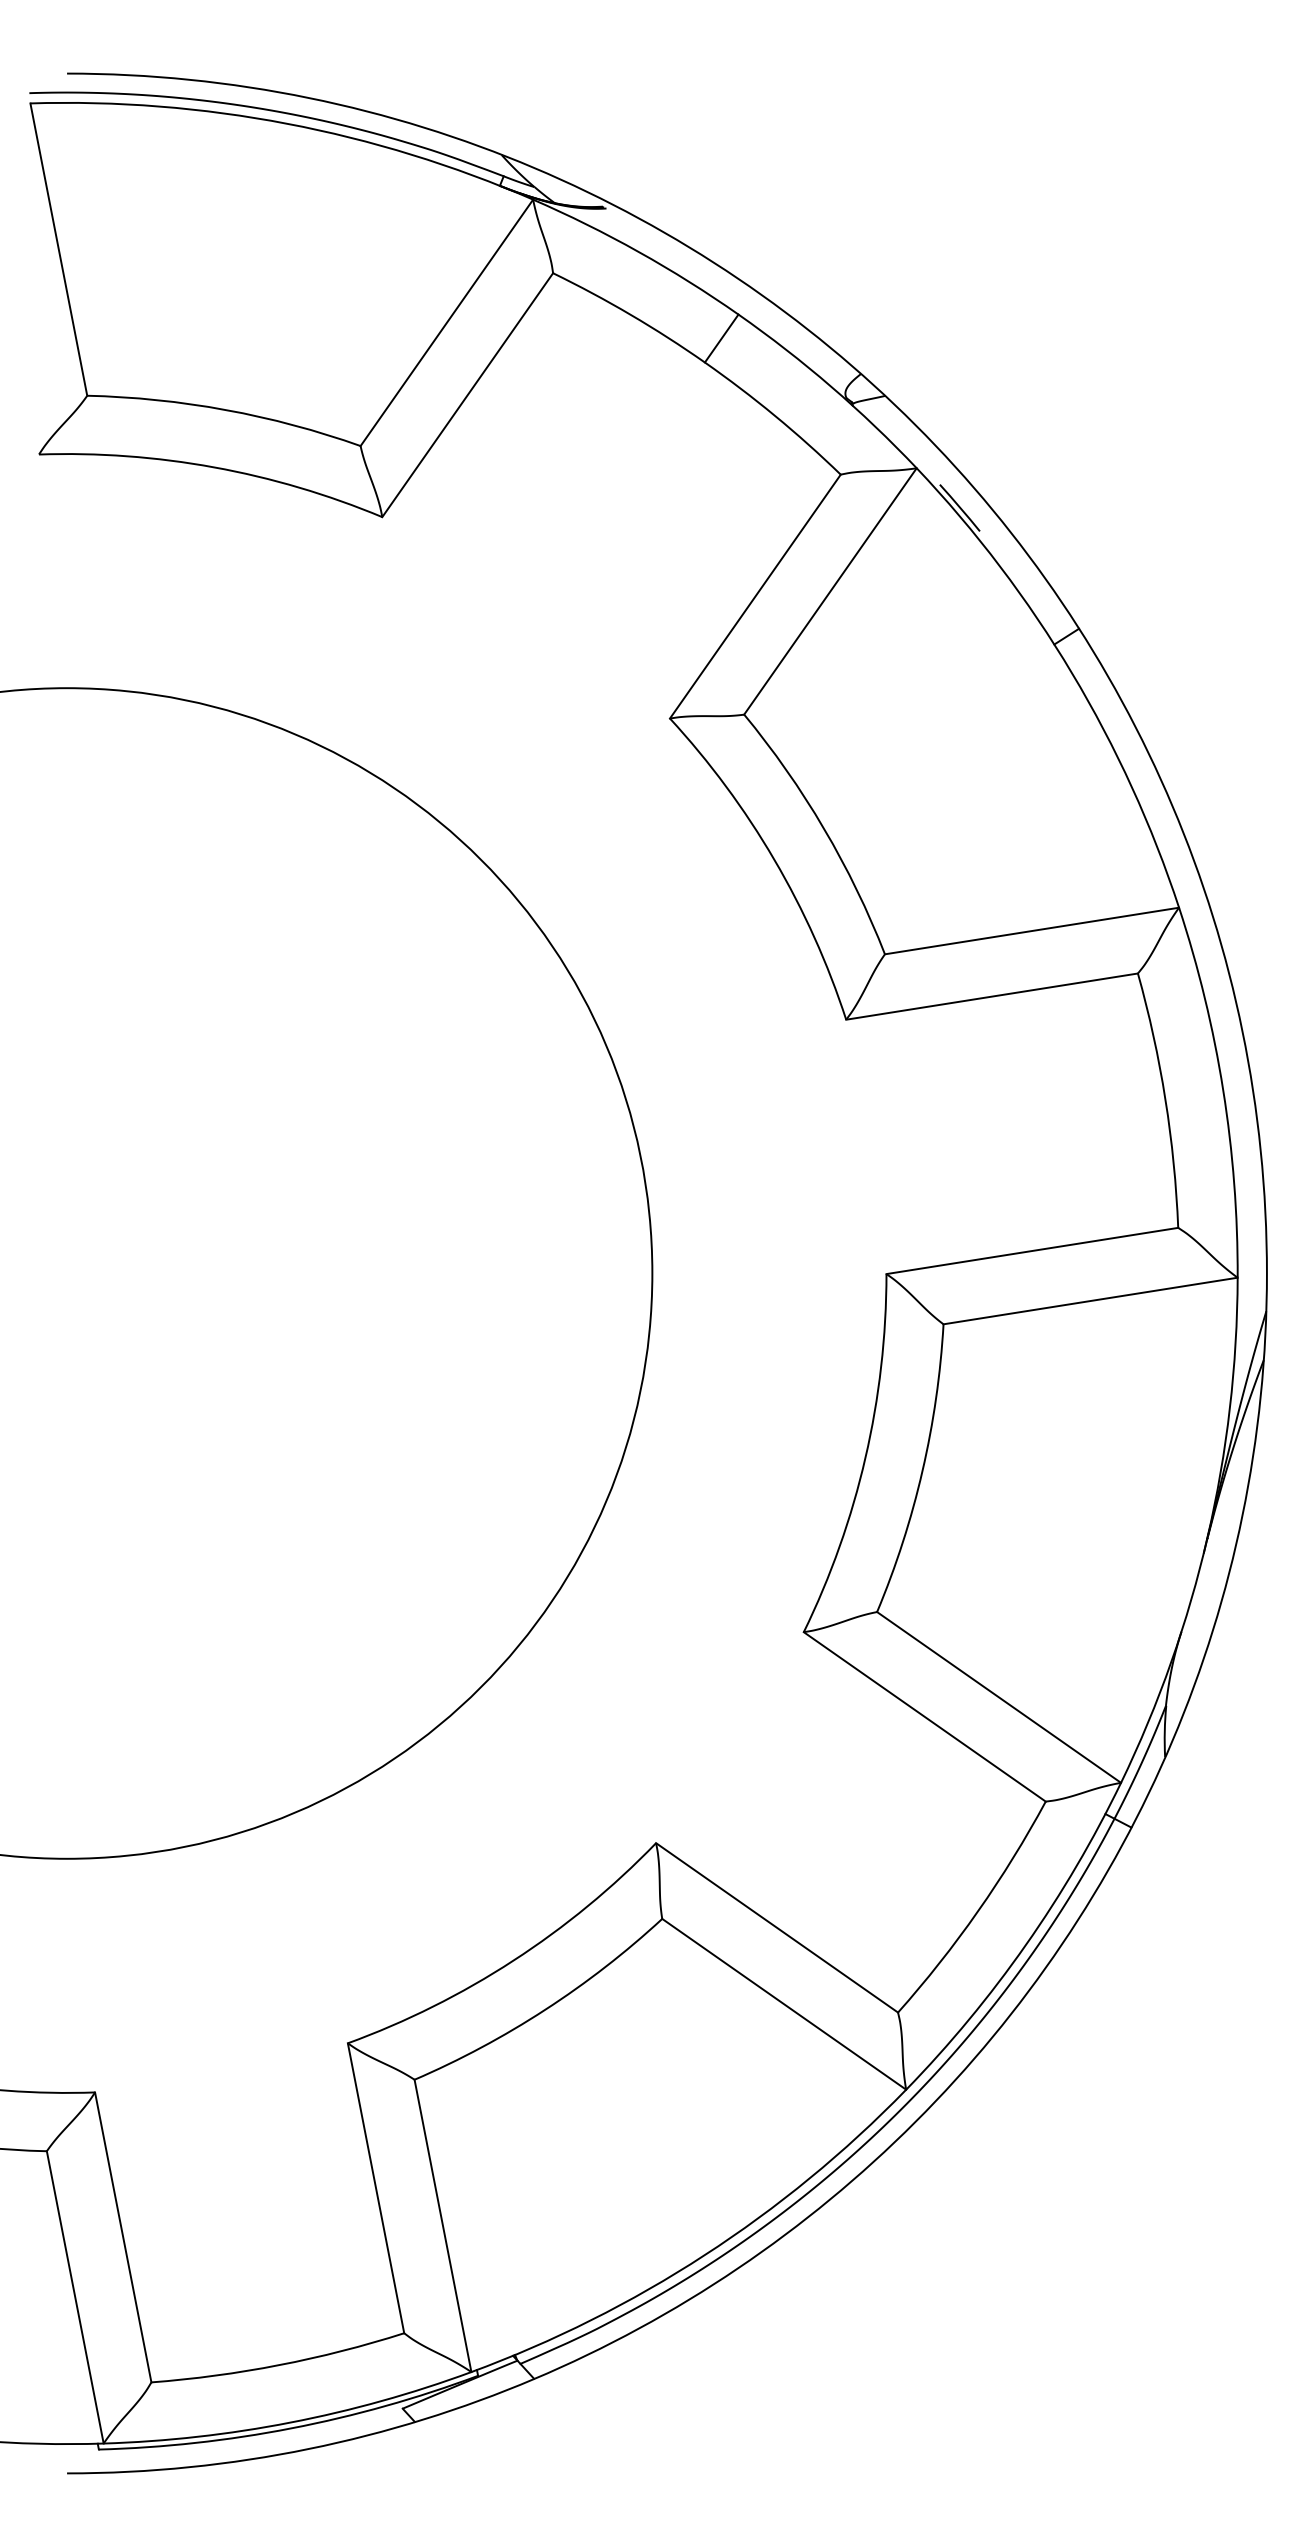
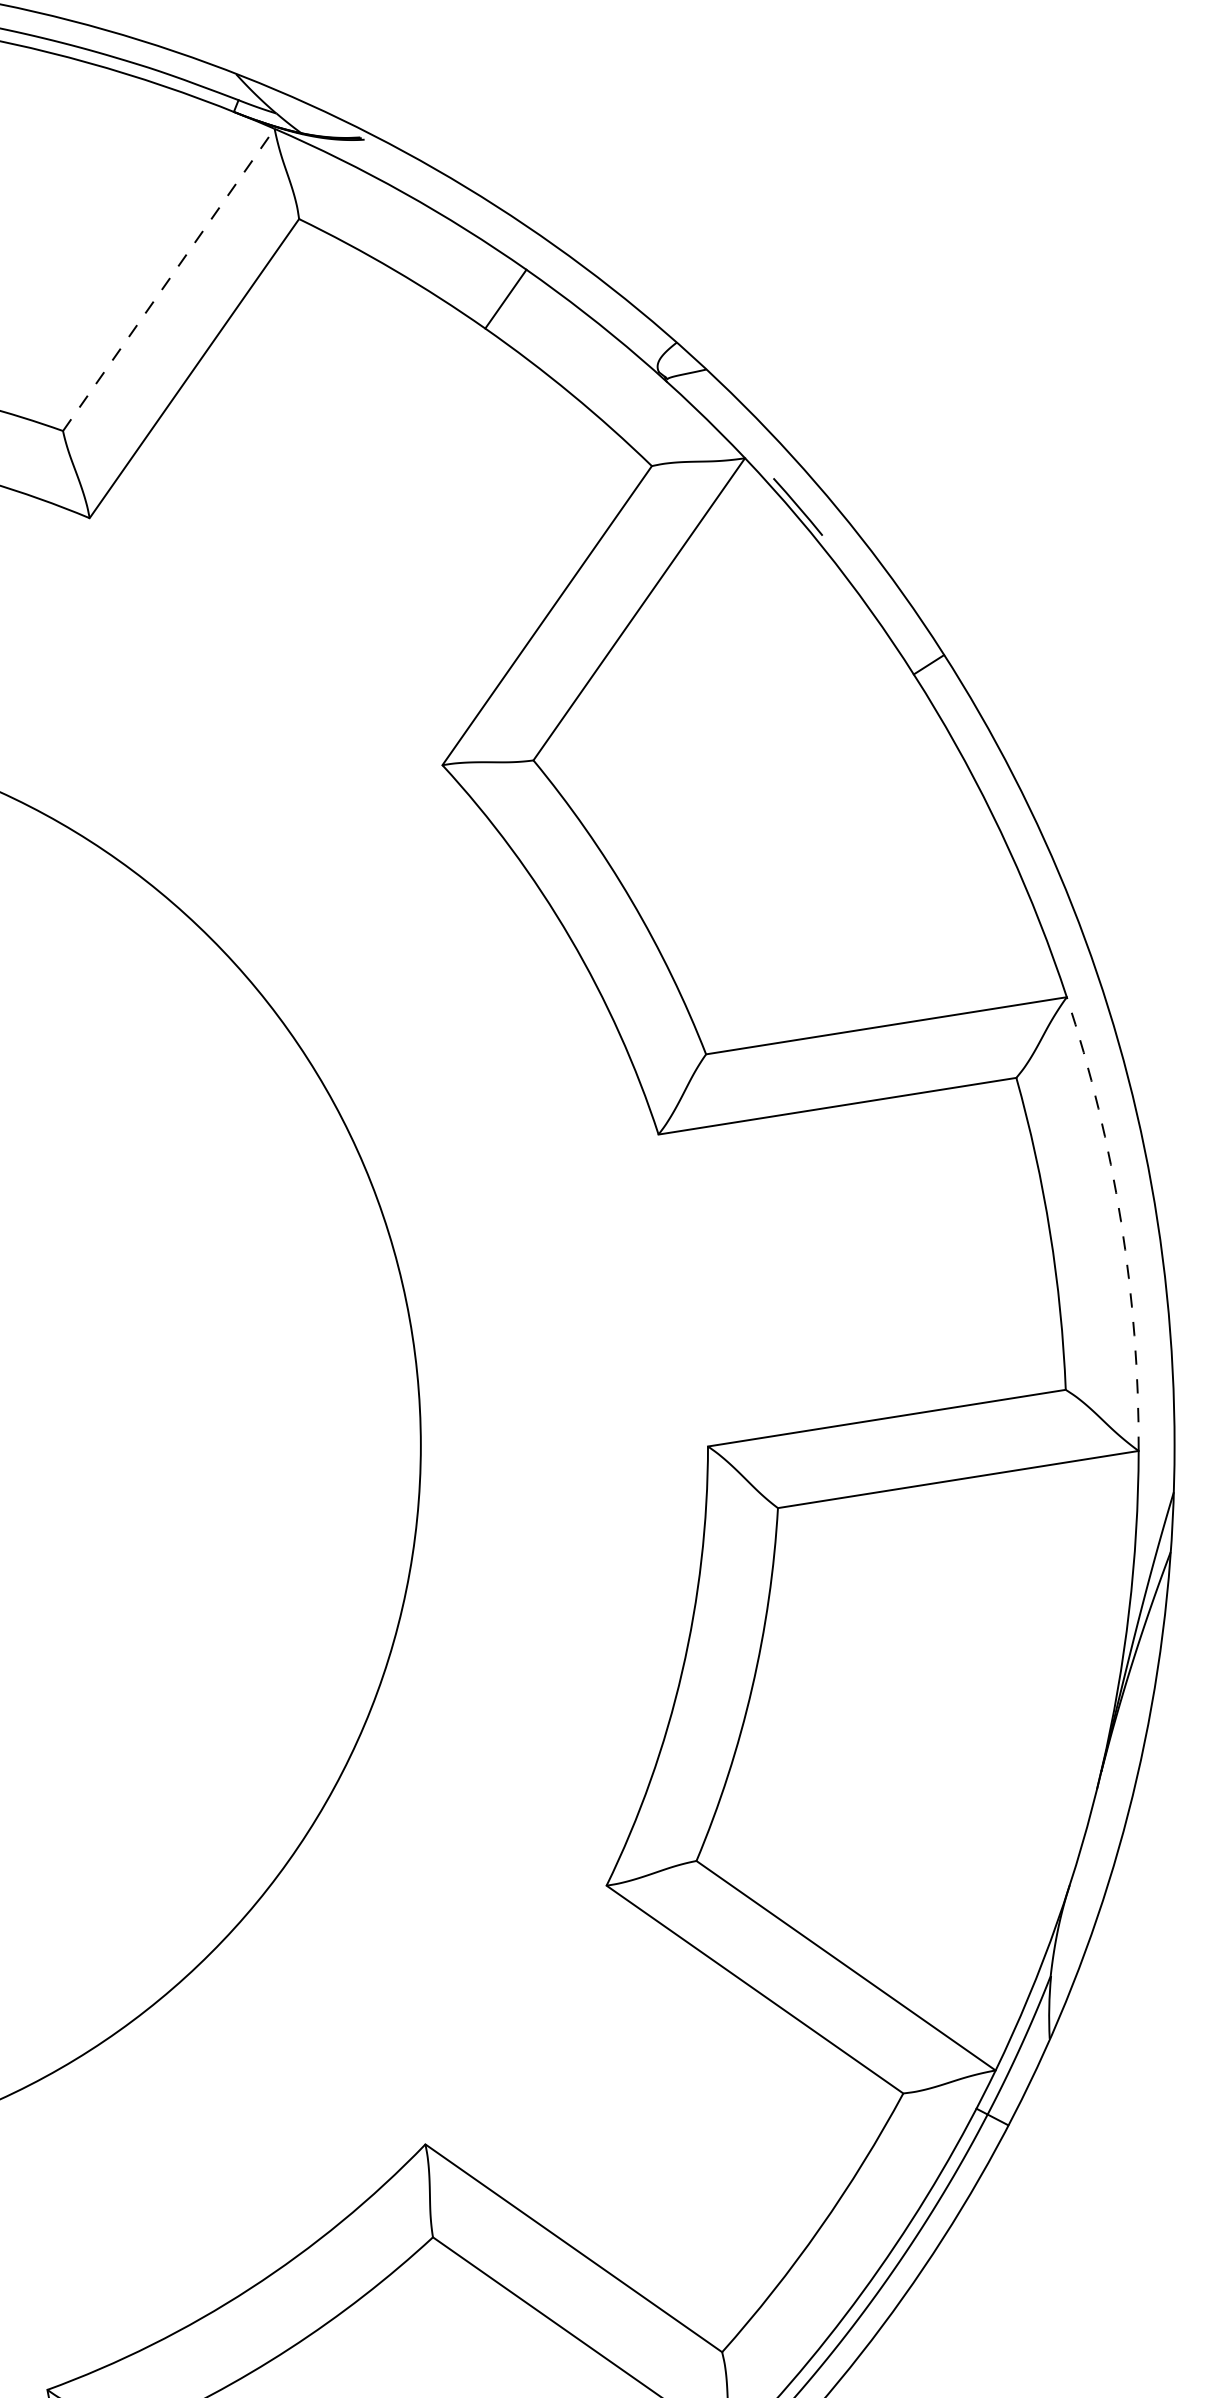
line: (447, 322) -> (169, 279), solid -> dashed
arc: (1223, 1090) -> (1121, 1221), solid -> dashed

